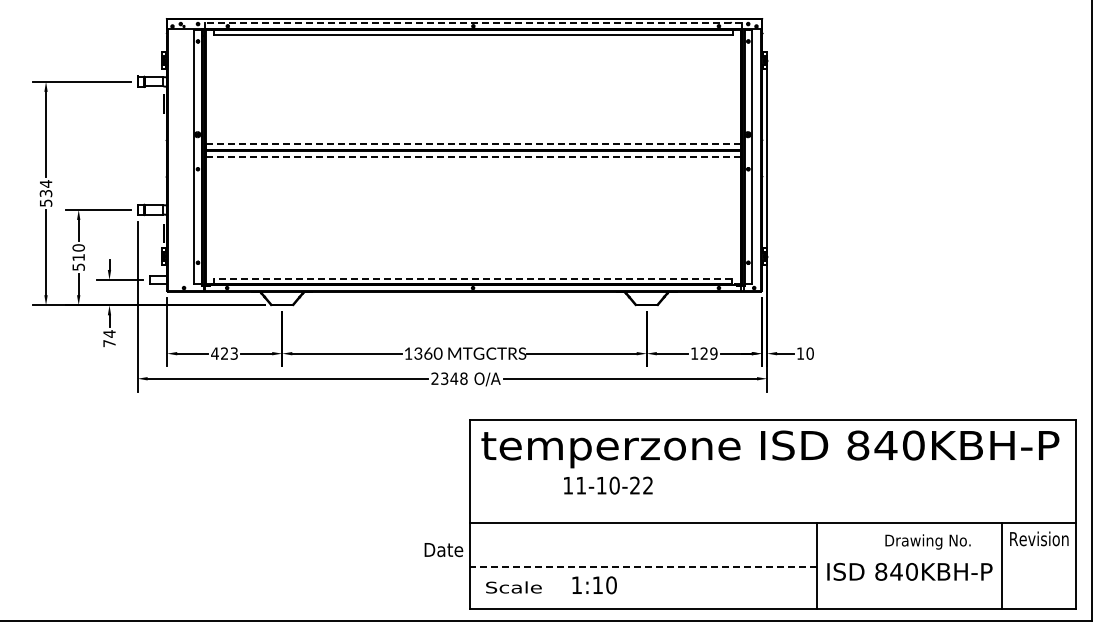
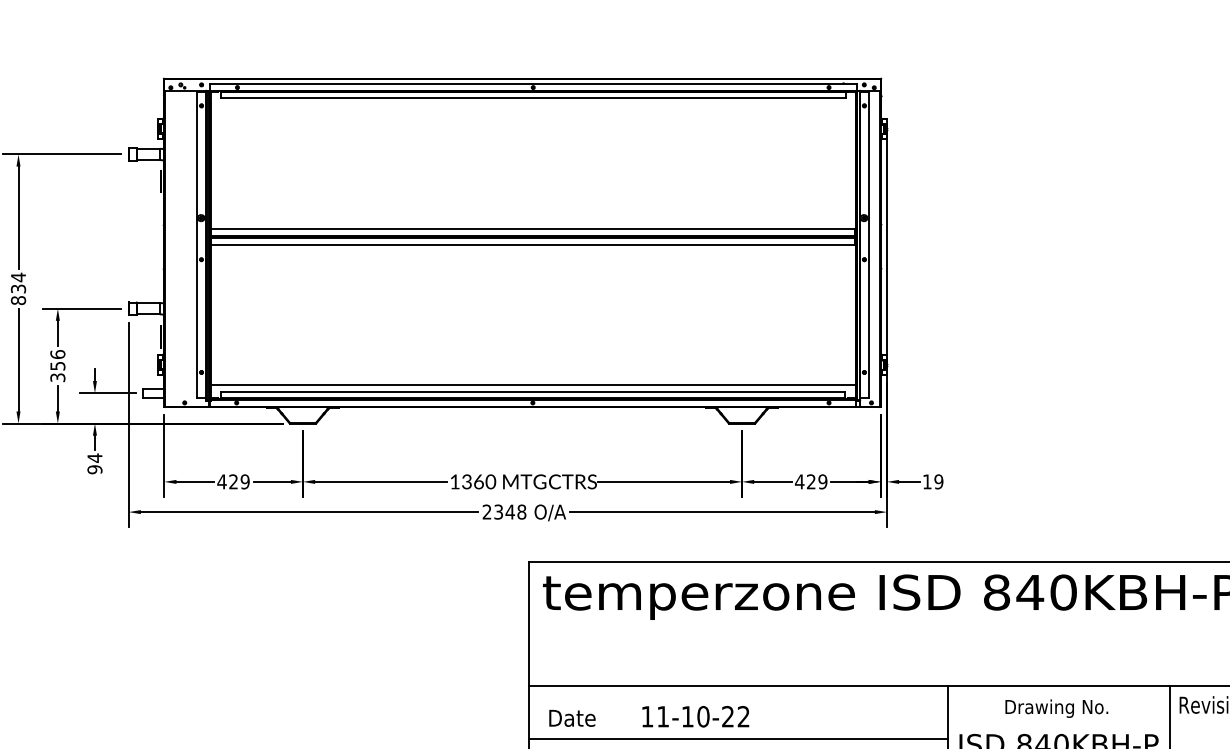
line: (472, 23) -> (532, 84), dashed -> solid
line: (473, 143) -> (533, 228), dashed -> solid
line: (472, 157) -> (532, 245), dashed -> solid
text: (45, 202) -> (17, 299), 534 -> 834
text: (78, 257) -> (57, 366), 510 -> 356
line: (473, 272) -> (533, 384), added
line: (472, 279) -> (532, 392), dashed -> solid
text: (109, 343) -> (94, 469), 74 -> 94
text: (233, 353) -> (244, 481), 423 -> 429
text: (694, 353) -> (799, 481), 129 -> 429
text: (809, 353) -> (938, 481), 10 -> 19
text: (608, 485) -> (695, 716), moved
text: (927, 541) -> (1056, 708), moved
text: (443, 550) -> (571, 718), moved
line: (643, 567) -> (738, 739), dashed -> solid

